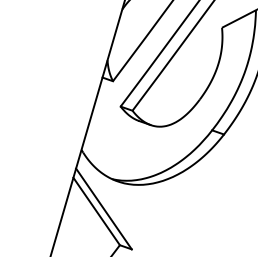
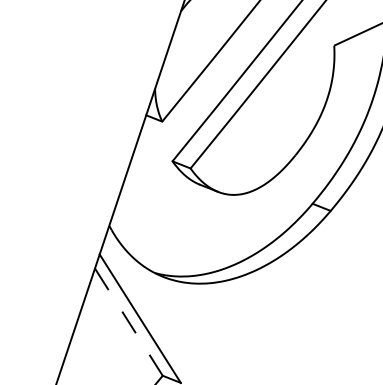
line: (96, 211) -> (128, 322), solid -> dashed

